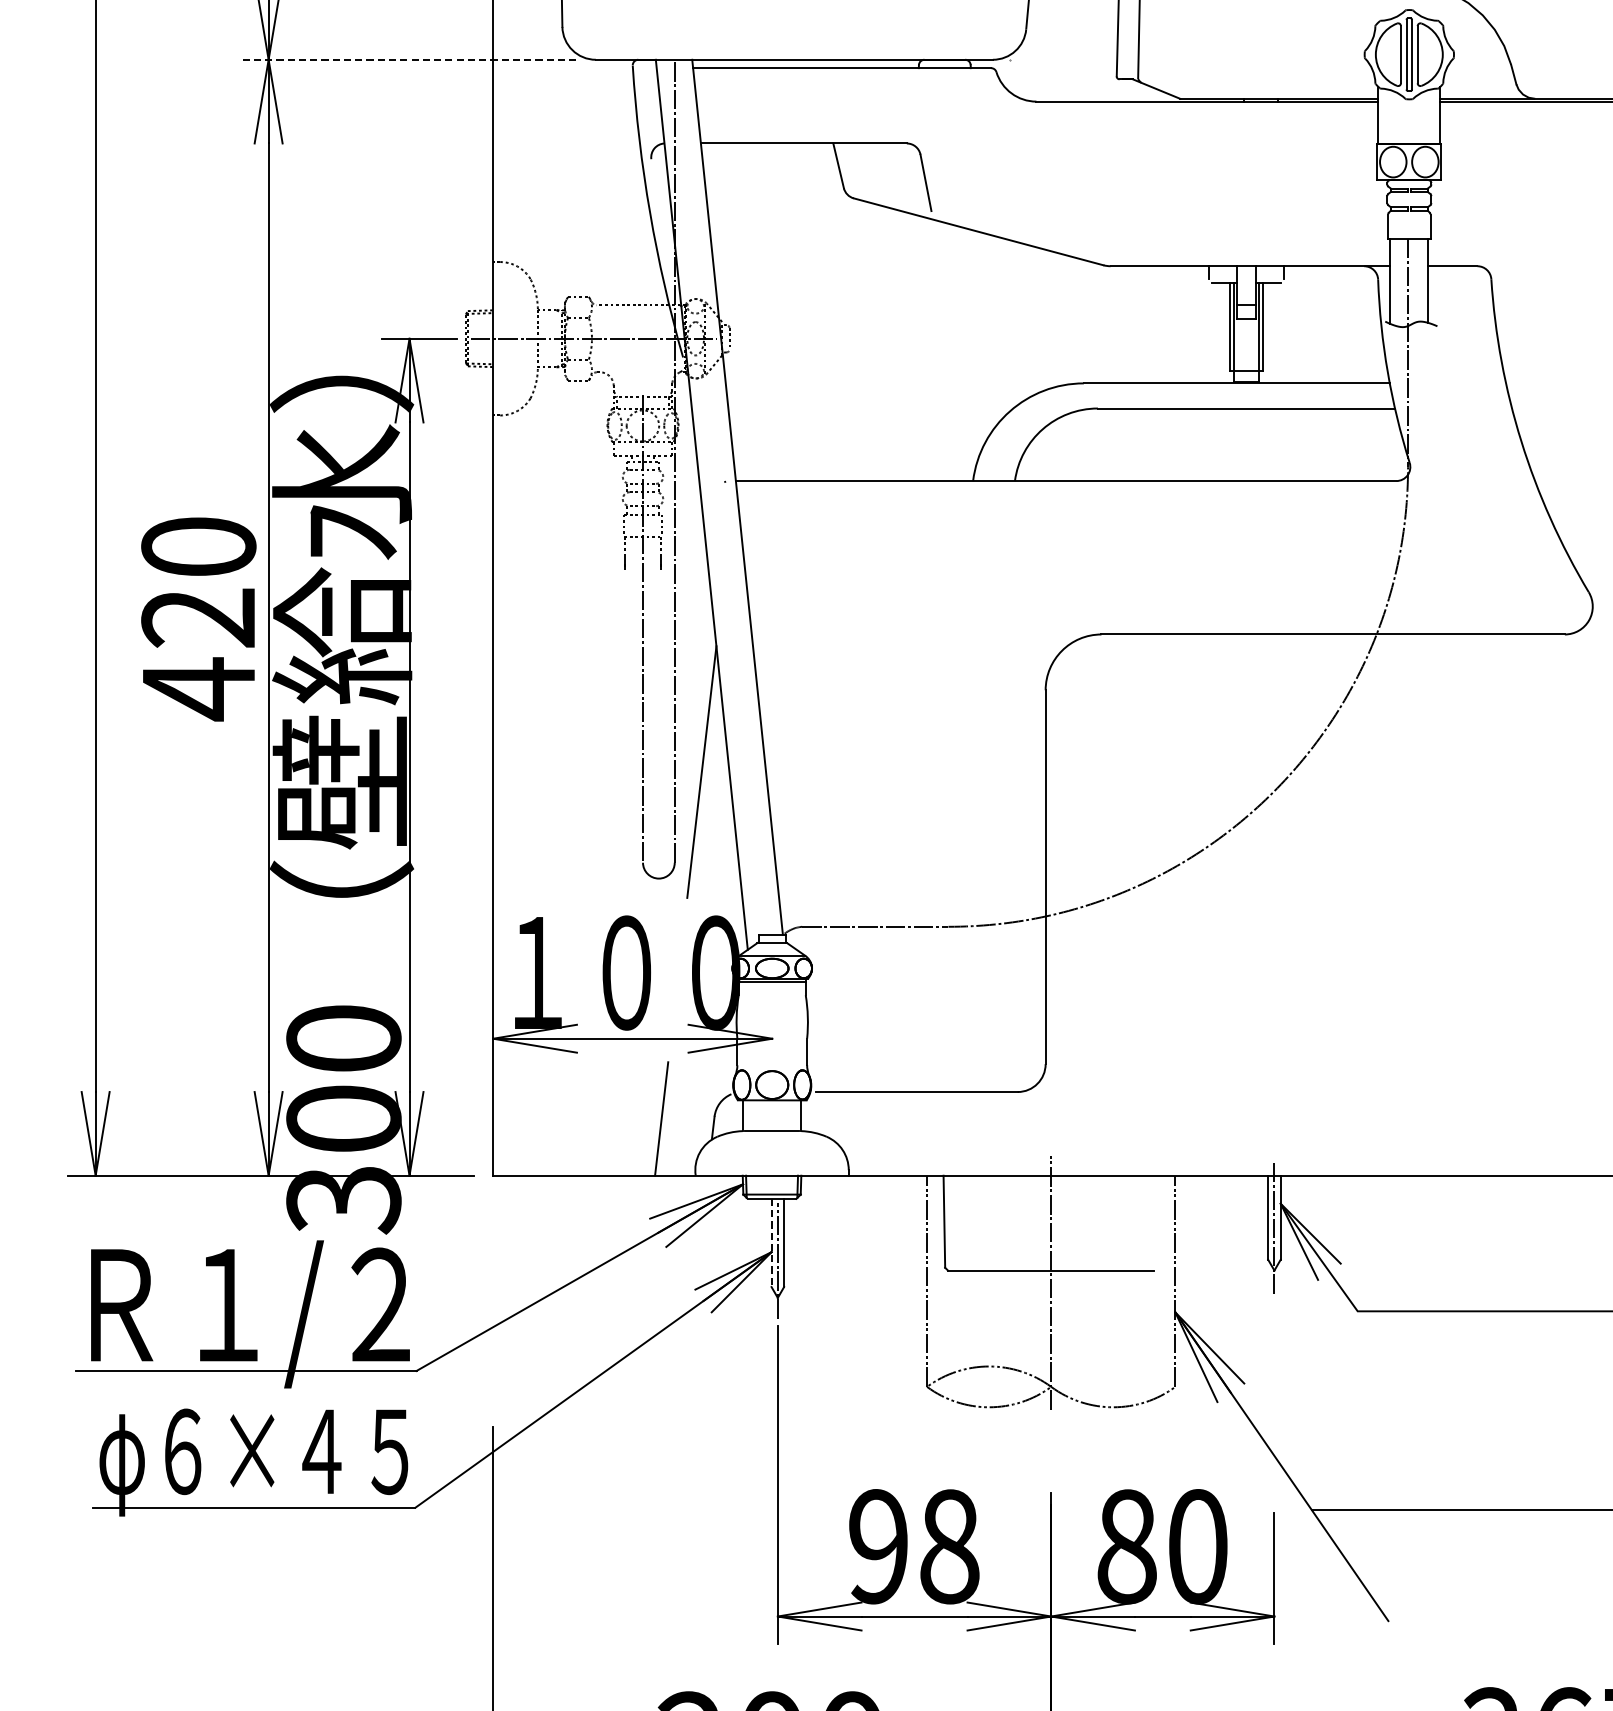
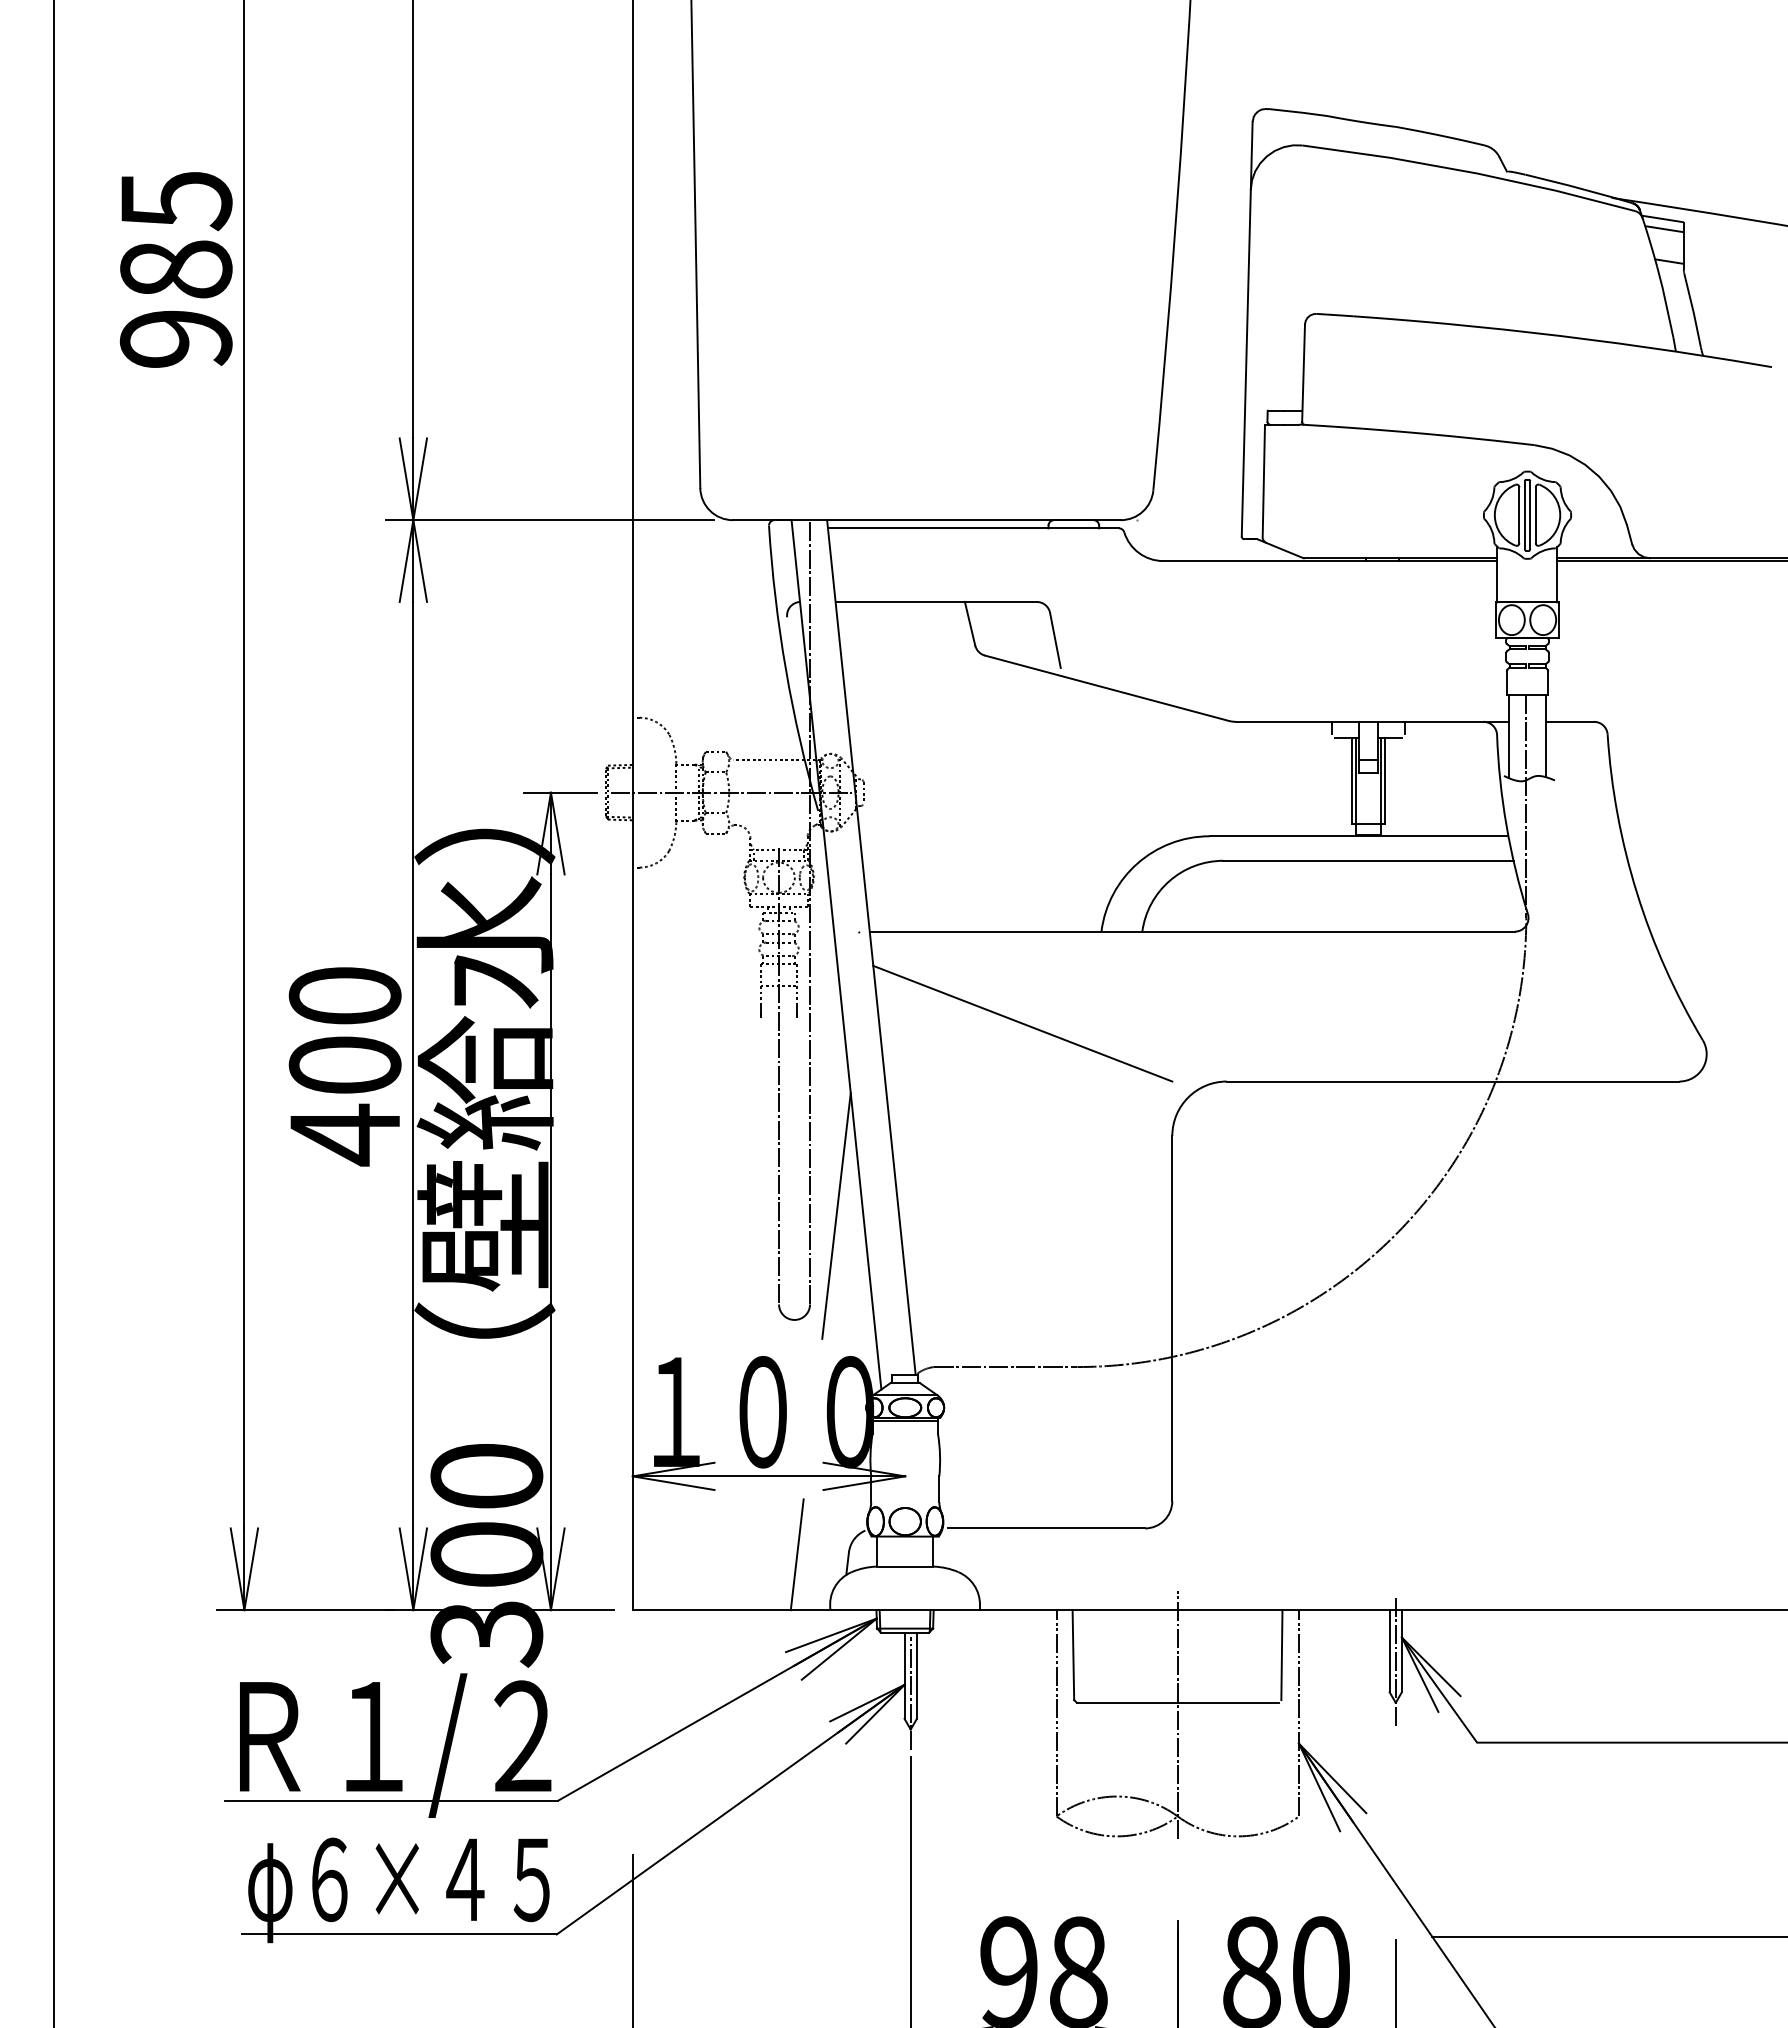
line: (409, 60) -> (550, 520), dashed -> solid
line: (892, 575) -> (1022, 1023), added
text: (198, 618) -> (344, 1065), 420 -> 400
line: (1157, 1222) -> (1281, 1655), added
line: (771, 1243) -> (904, 1676), dashed -> solid

